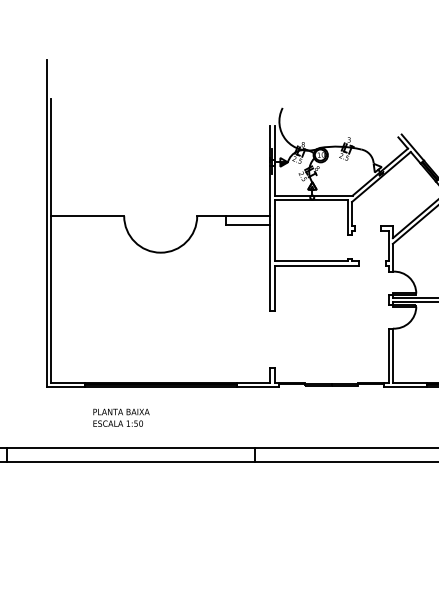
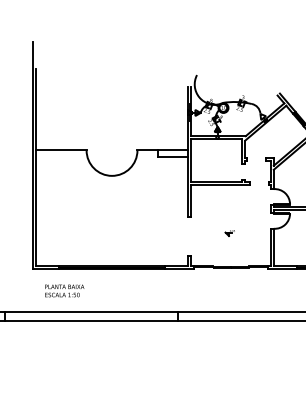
part: (329, 335) -> (229, 233), added
text: (121, 417) -> (64, 290), moved

